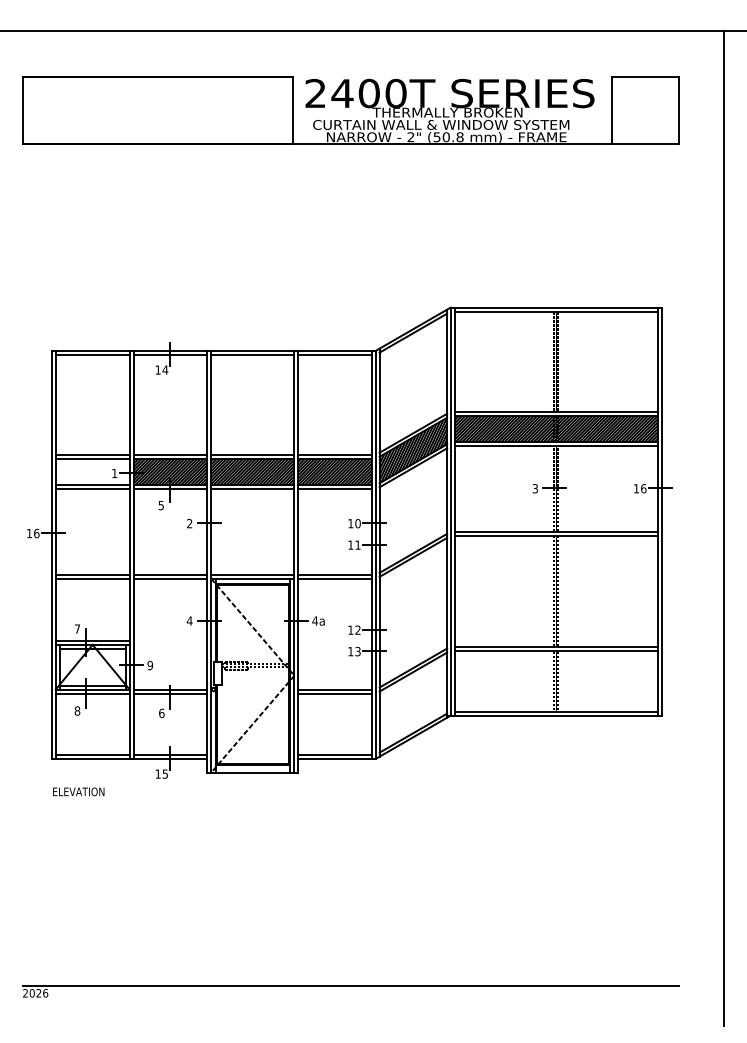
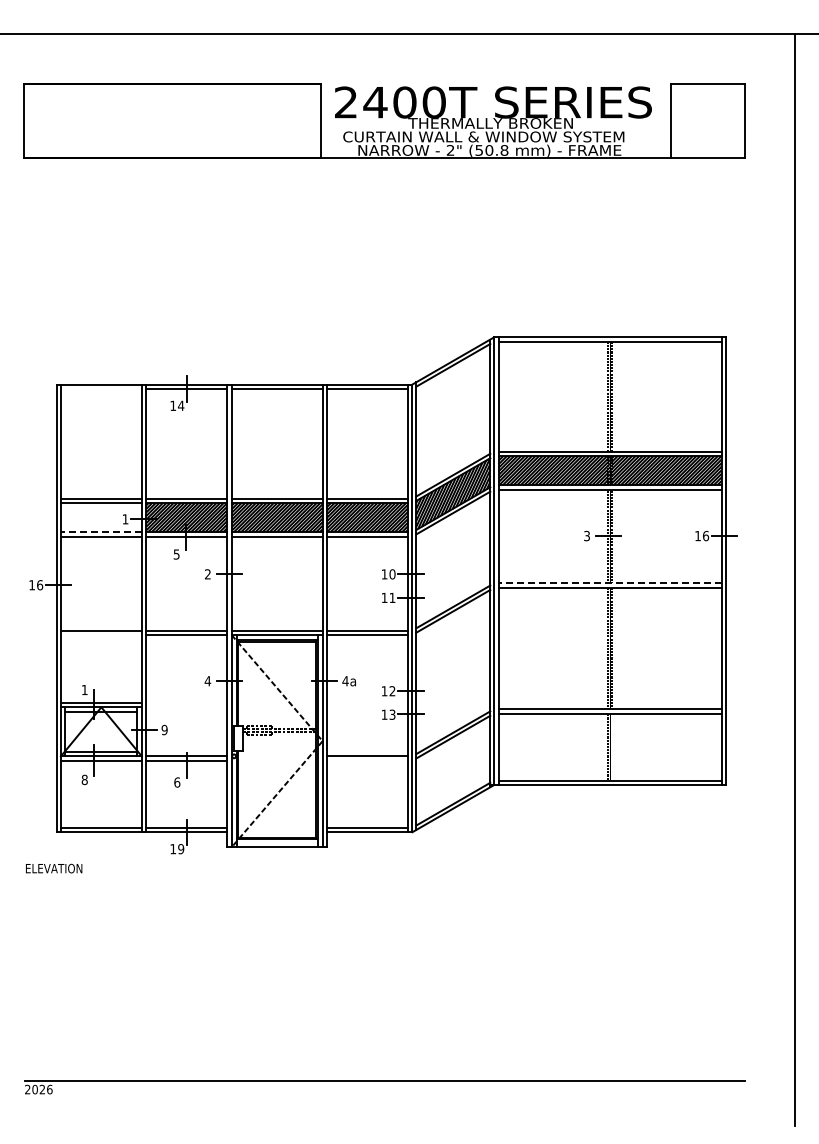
line: (91, 354) -> (100, 388), removed
line: (91, 485) -> (100, 532), solid -> dashed
line: (556, 531) -> (610, 583), solid -> dashed
line: (91, 578) -> (100, 634), removed
text: (77, 629) -> (84, 690), 7 -> 1
line: (558, 680) -> (612, 746), removed
line: (335, 693) -> (367, 760), removed
text: (165, 773) -> (181, 848), 15 -> 19
text: (79, 791) -> (54, 868), moved

